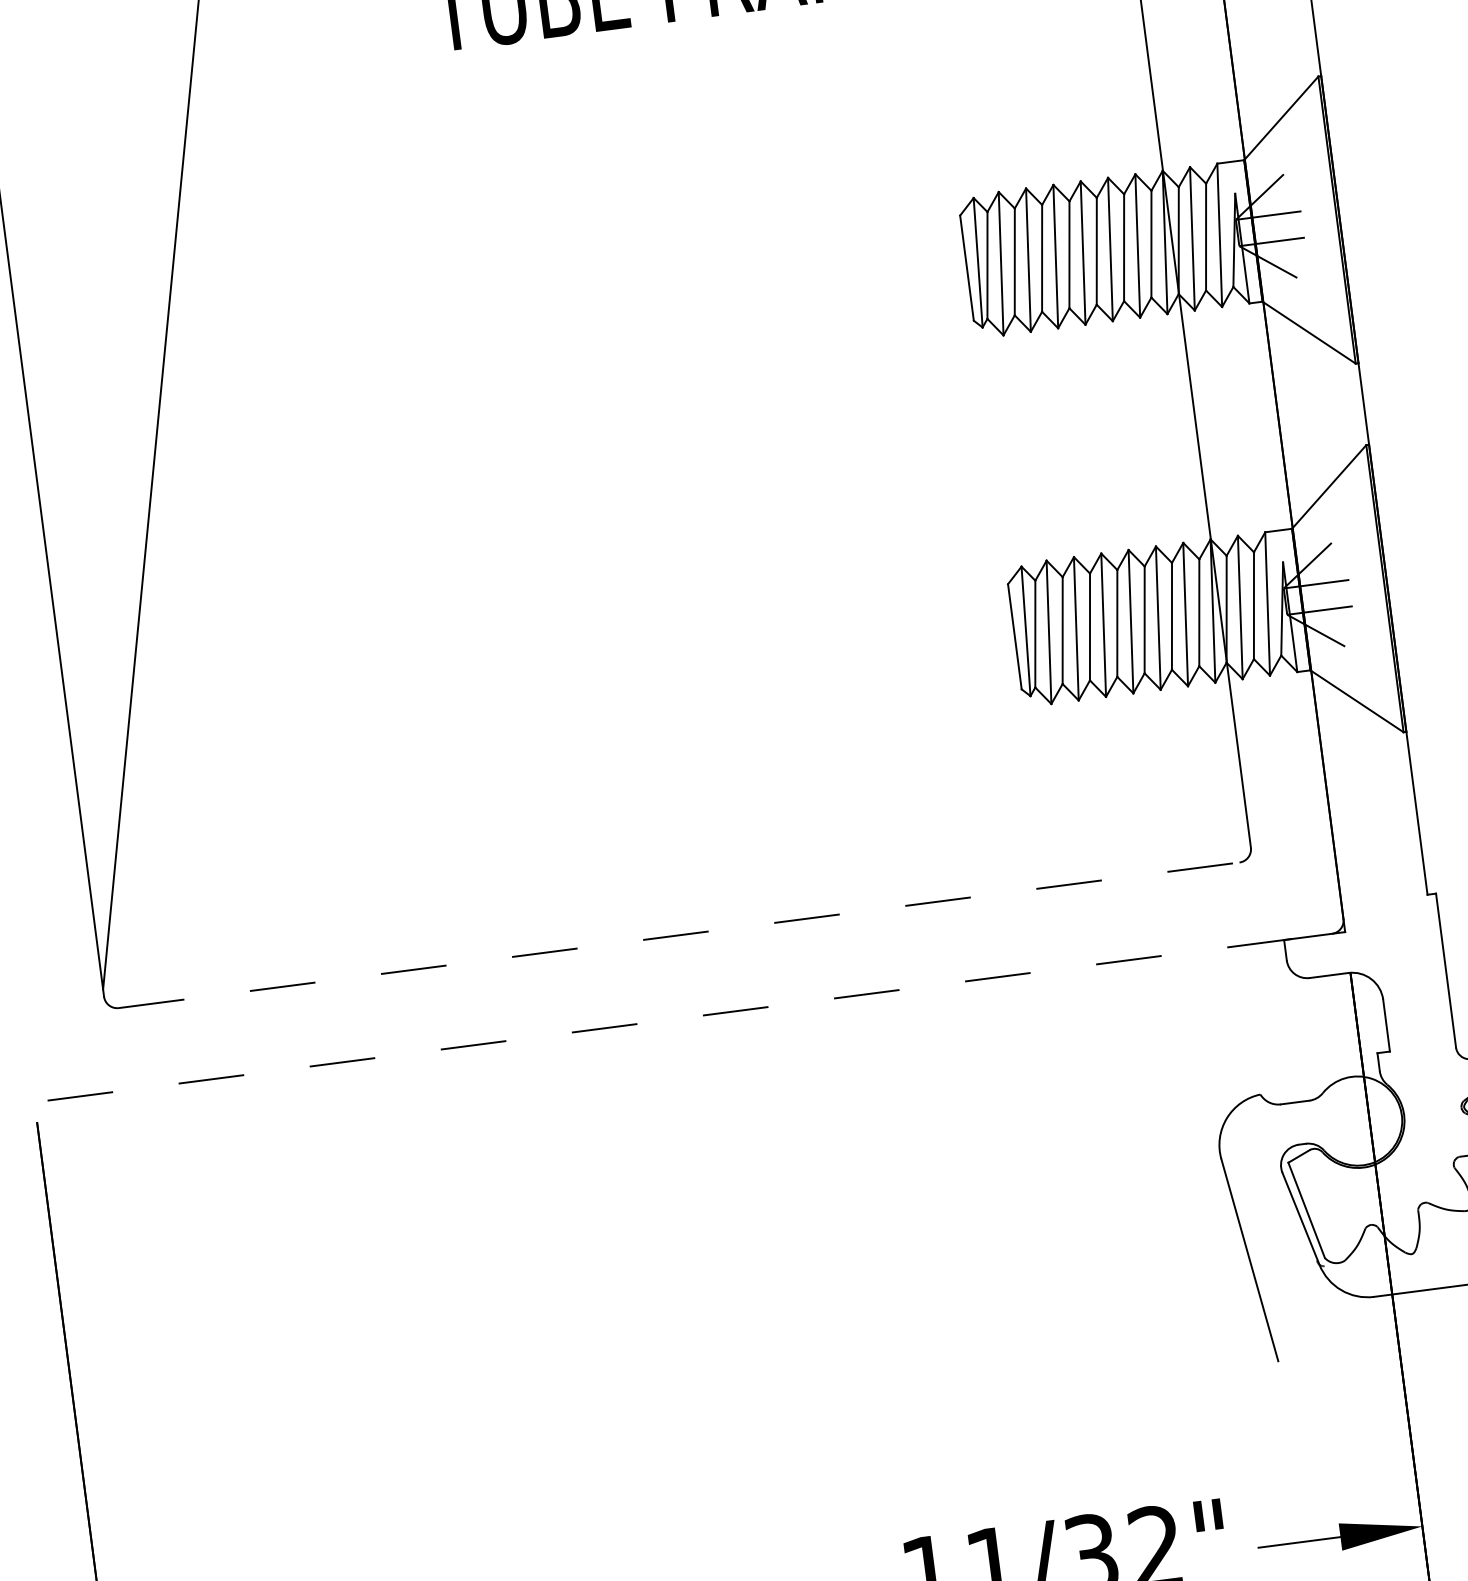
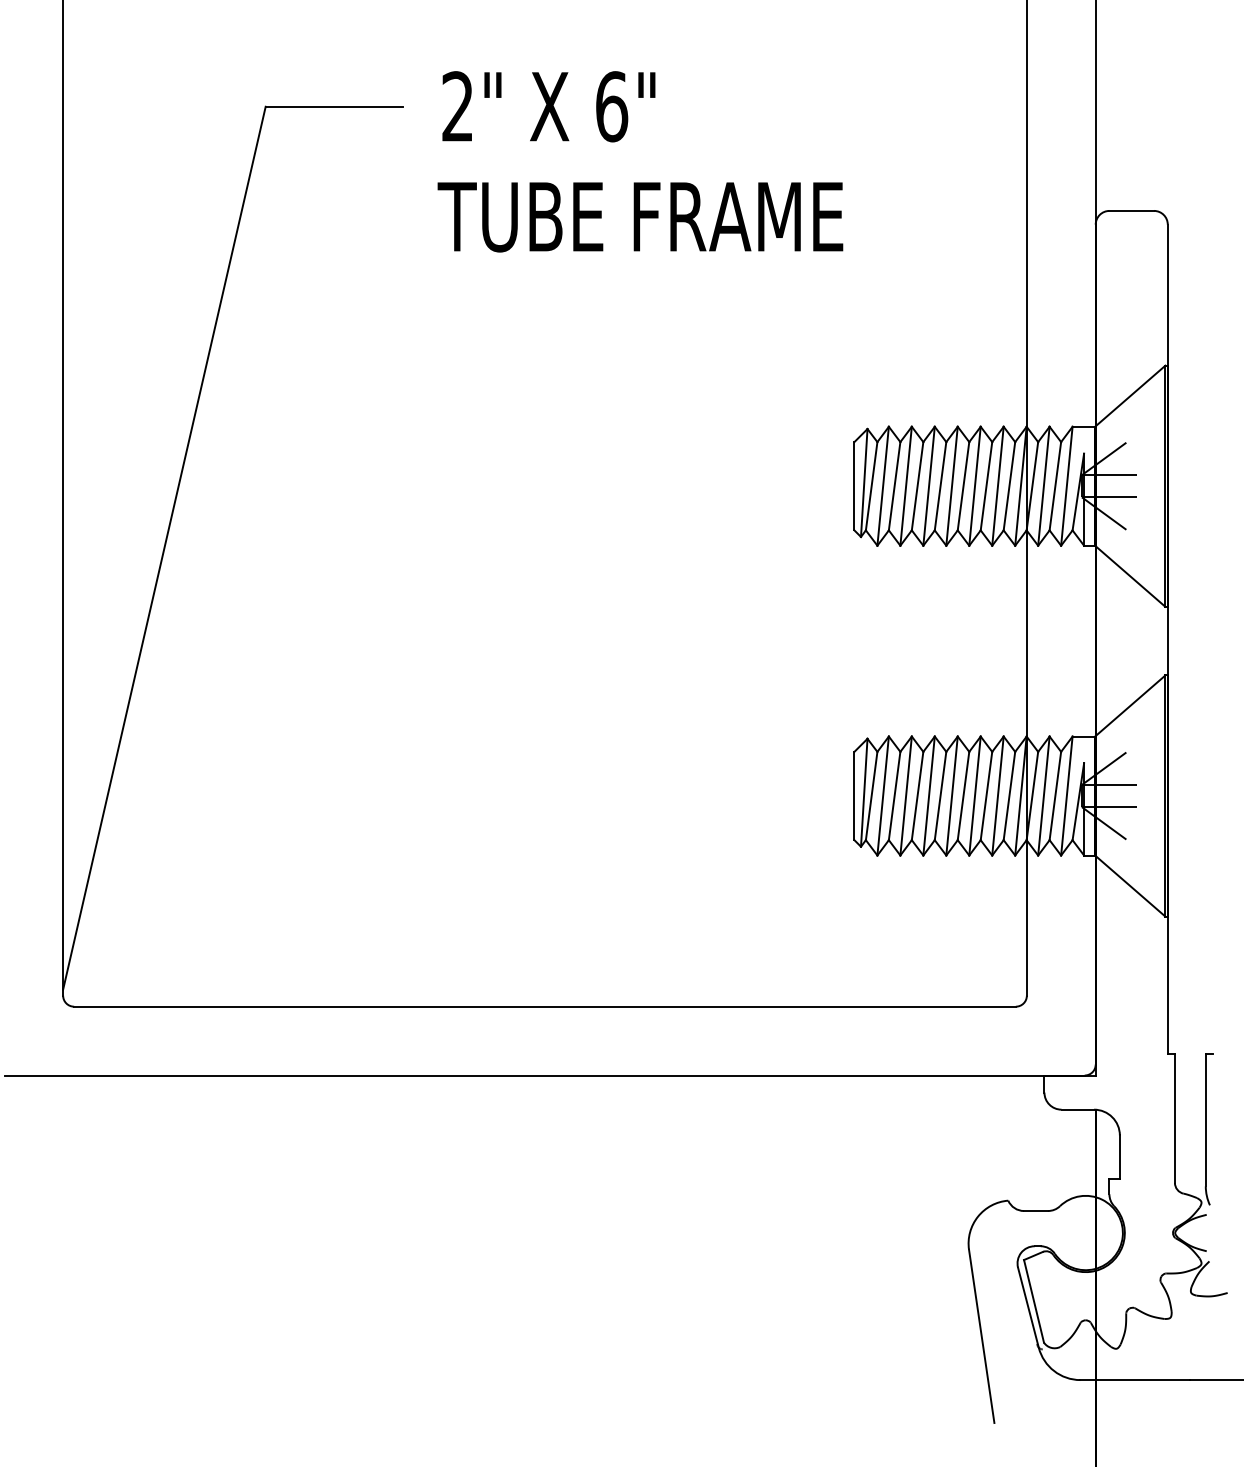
line: (679, 935) -> (545, 1006), dashed -> solid
line: (690, 1017) -> (545, 1075), dashed -> solid

